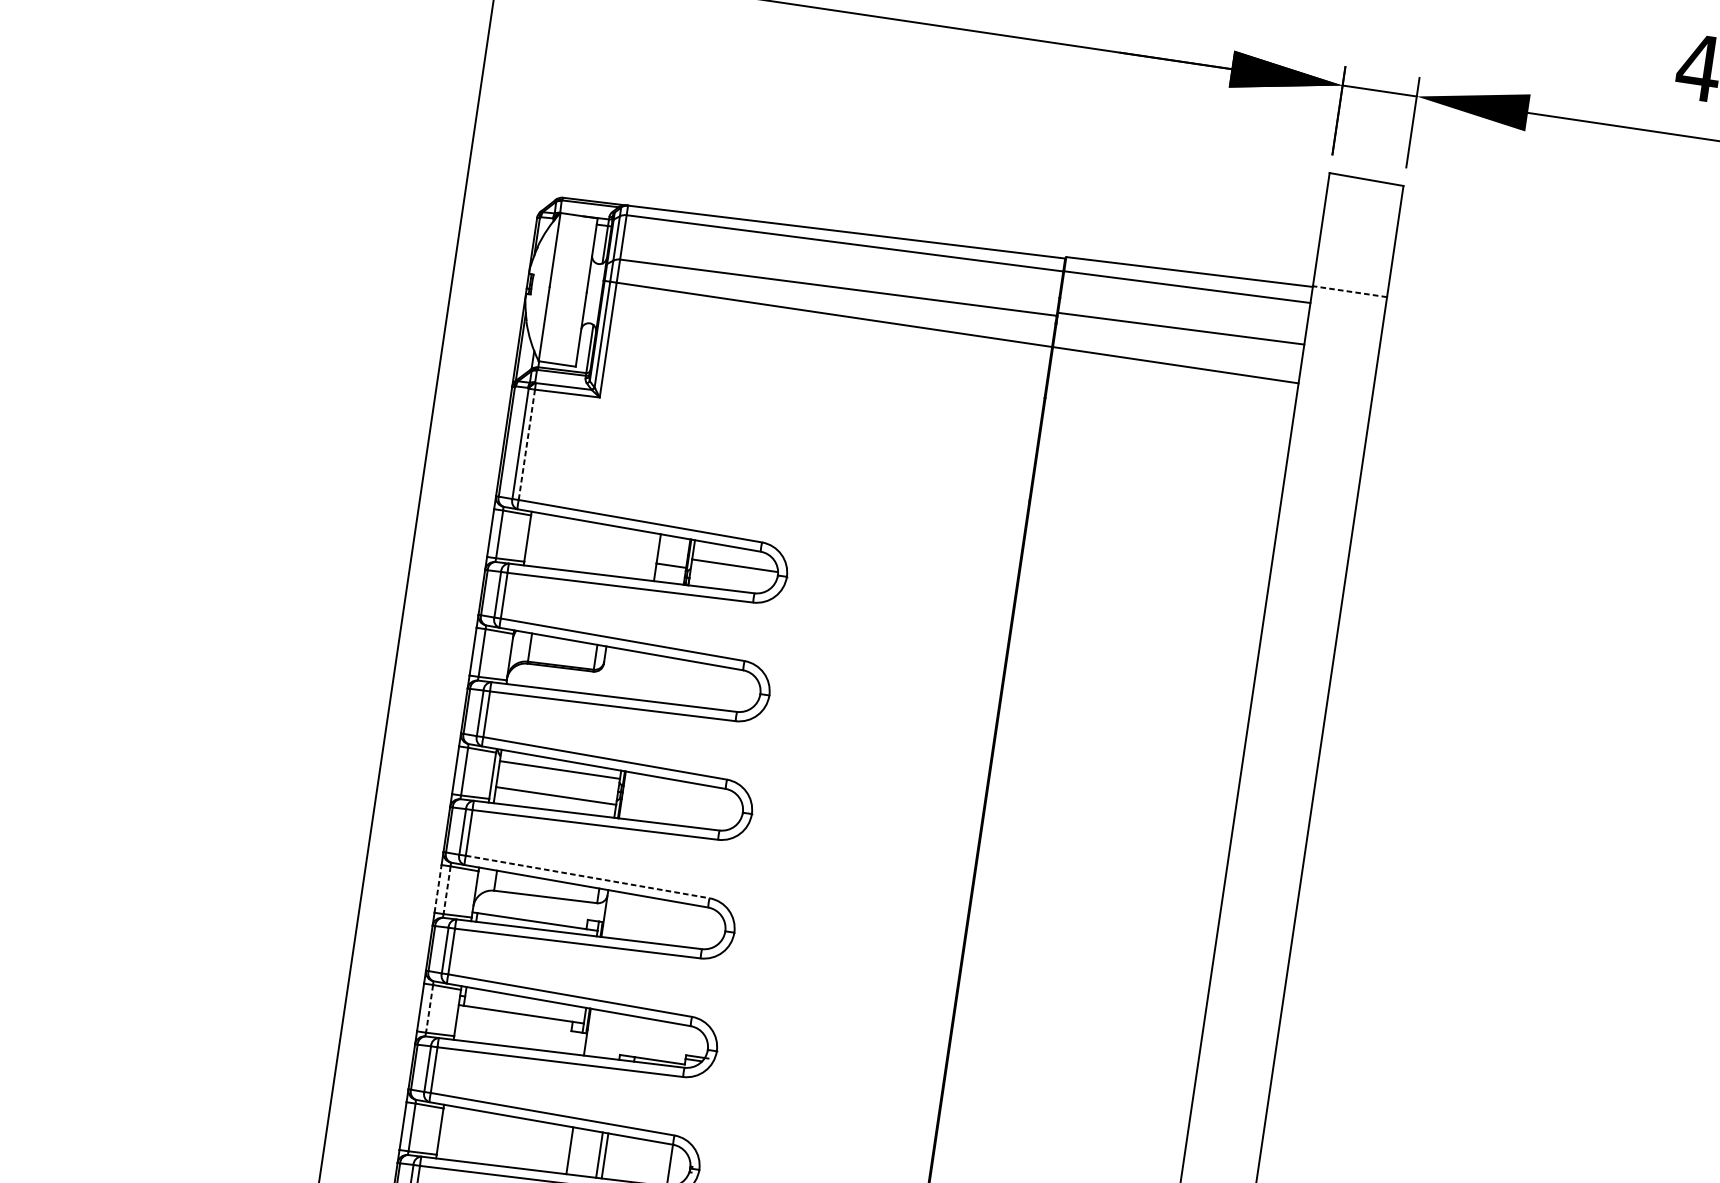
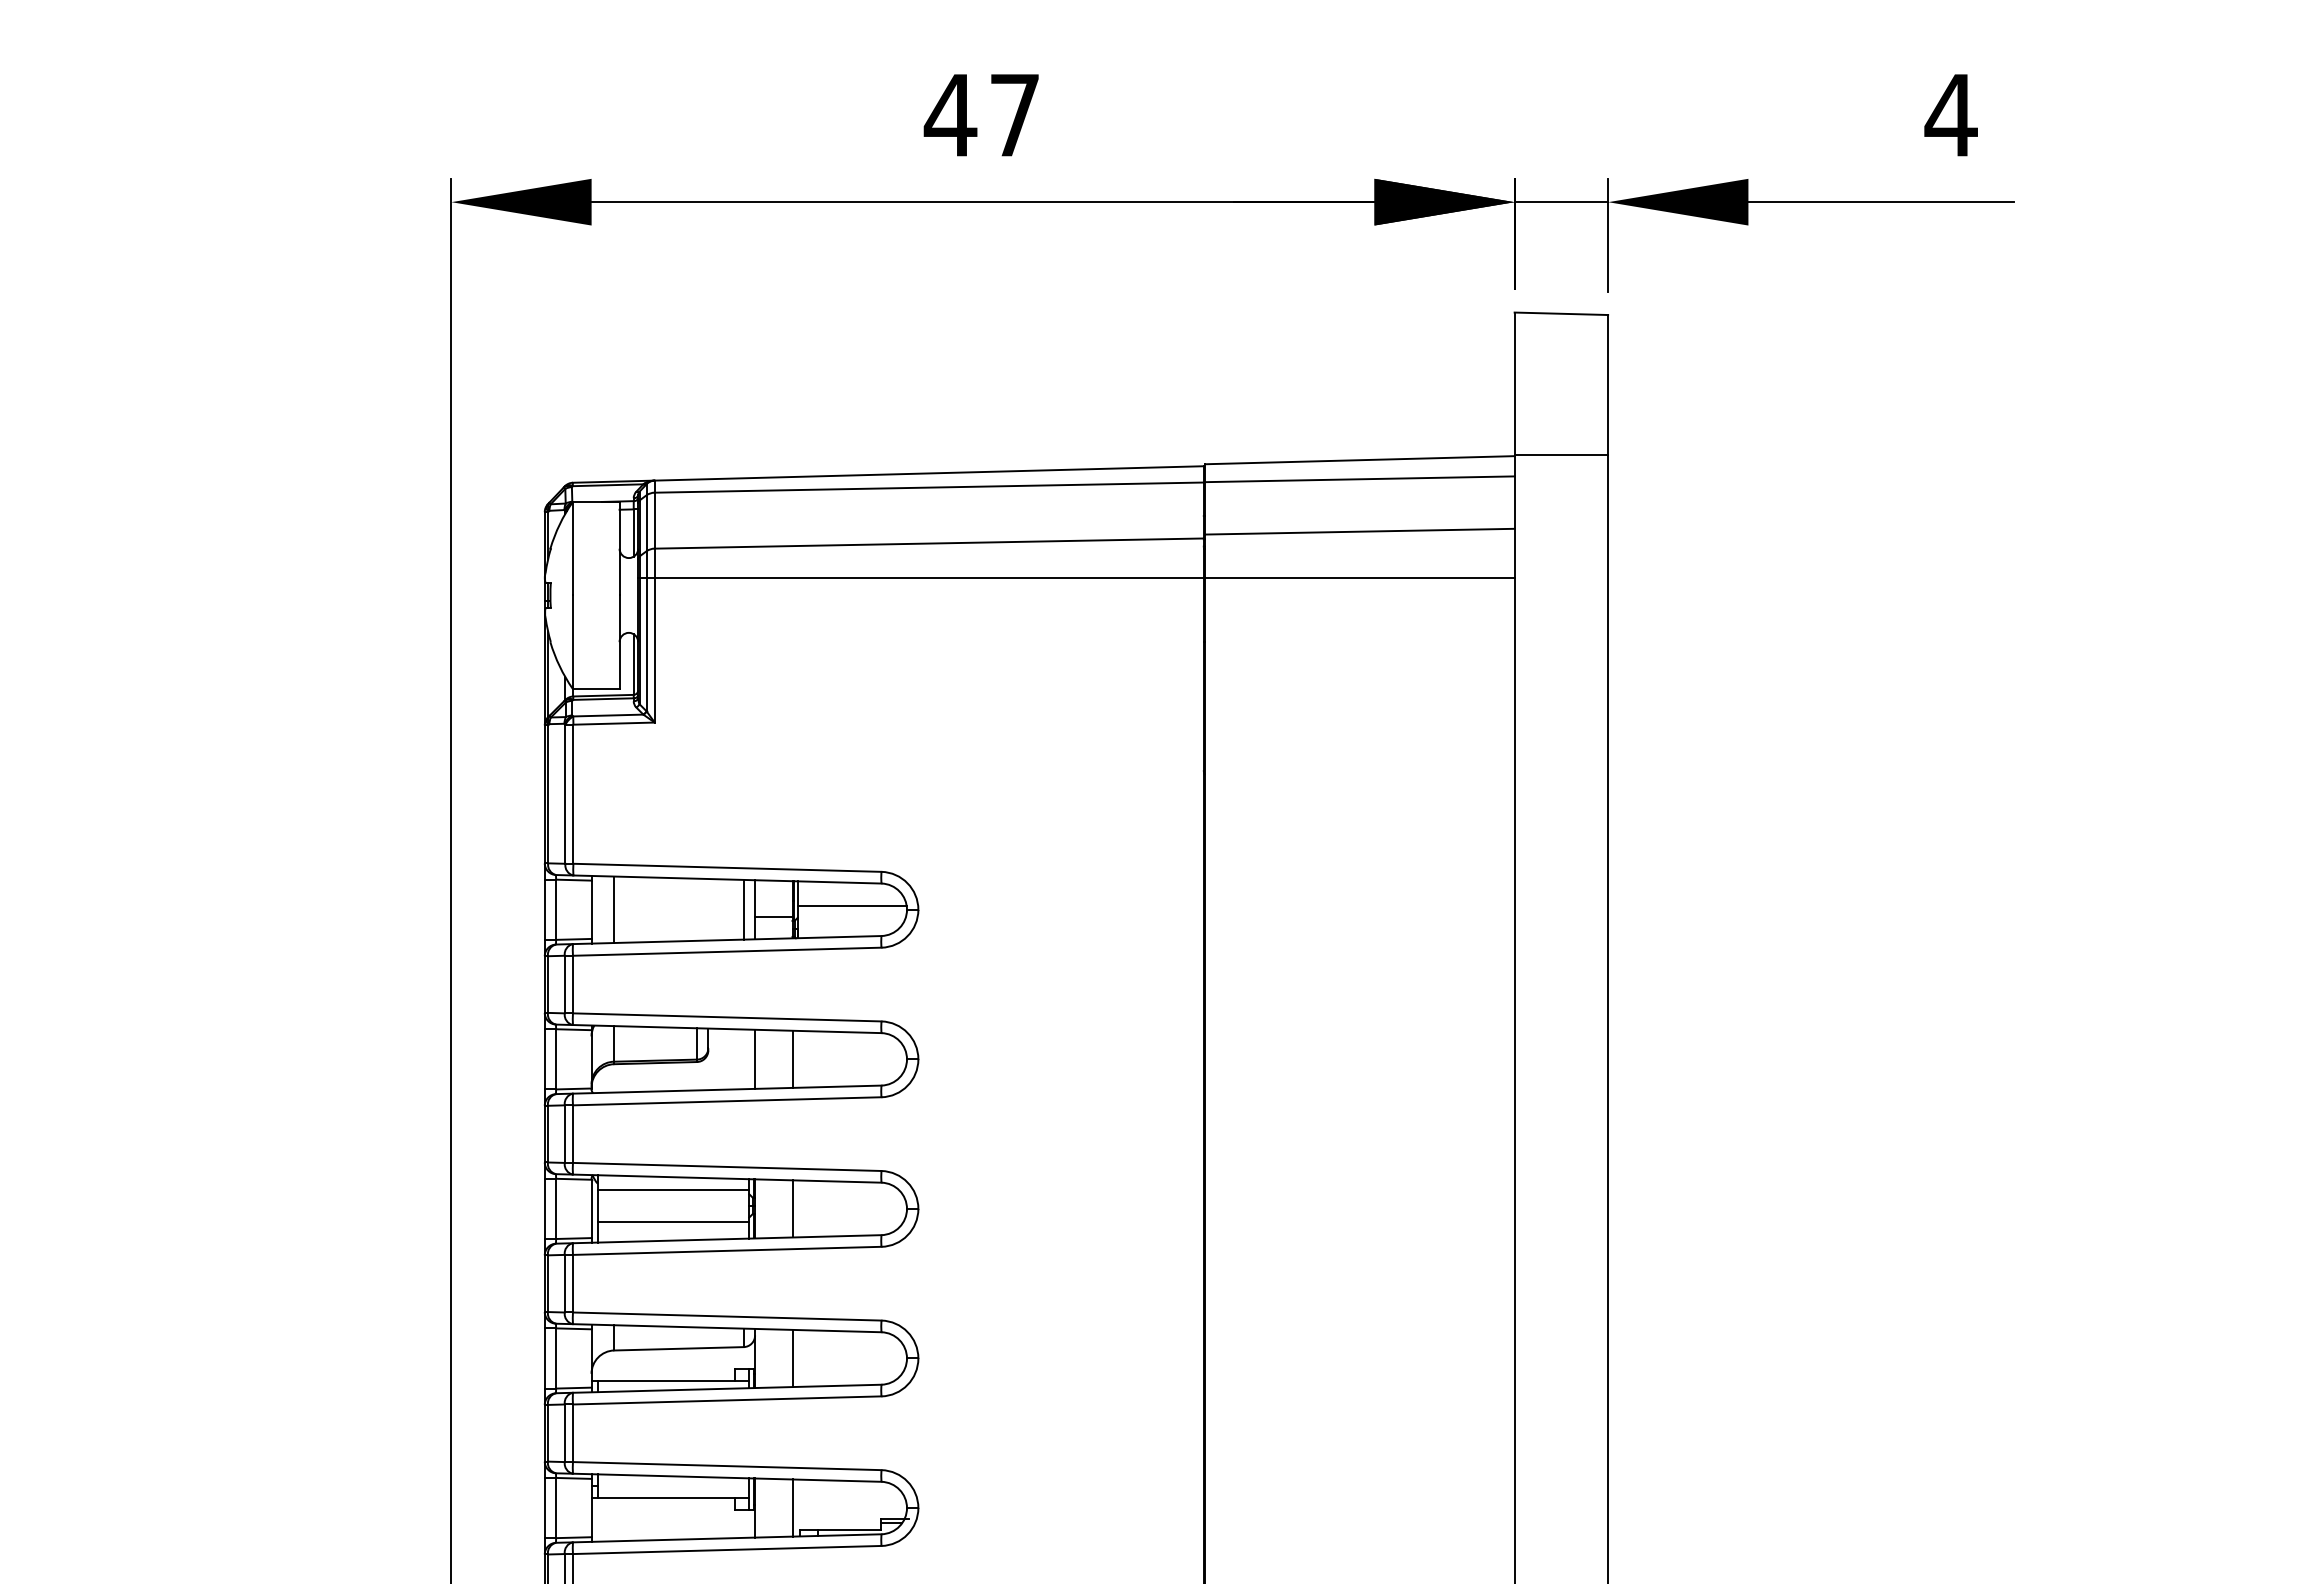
line: (1350, 291) -> (1561, 455), dashed -> solid
line: (526, 445) -> (573, 794), dashed -> solid
line: (545, 541) -> (614, 909), added
line: (648, 556) -> (743, 909), added
line: (640, 675) -> (755, 1058), added
line: (669, 680) -> (792, 1058), added
line: (652, 798) -> (792, 1208), added
line: (587, 877) -> (727, 1316), dashed -> solid
line: (437, 888) -> (544, 1357), dashed -> solid
line: (447, 890) -> (556, 1358), dashed -> solid
line: (634, 917) -> (792, 1358), added
line: (429, 1009) -> (556, 1508), dashed -> solid
line: (617, 1036) -> (792, 1507), added

